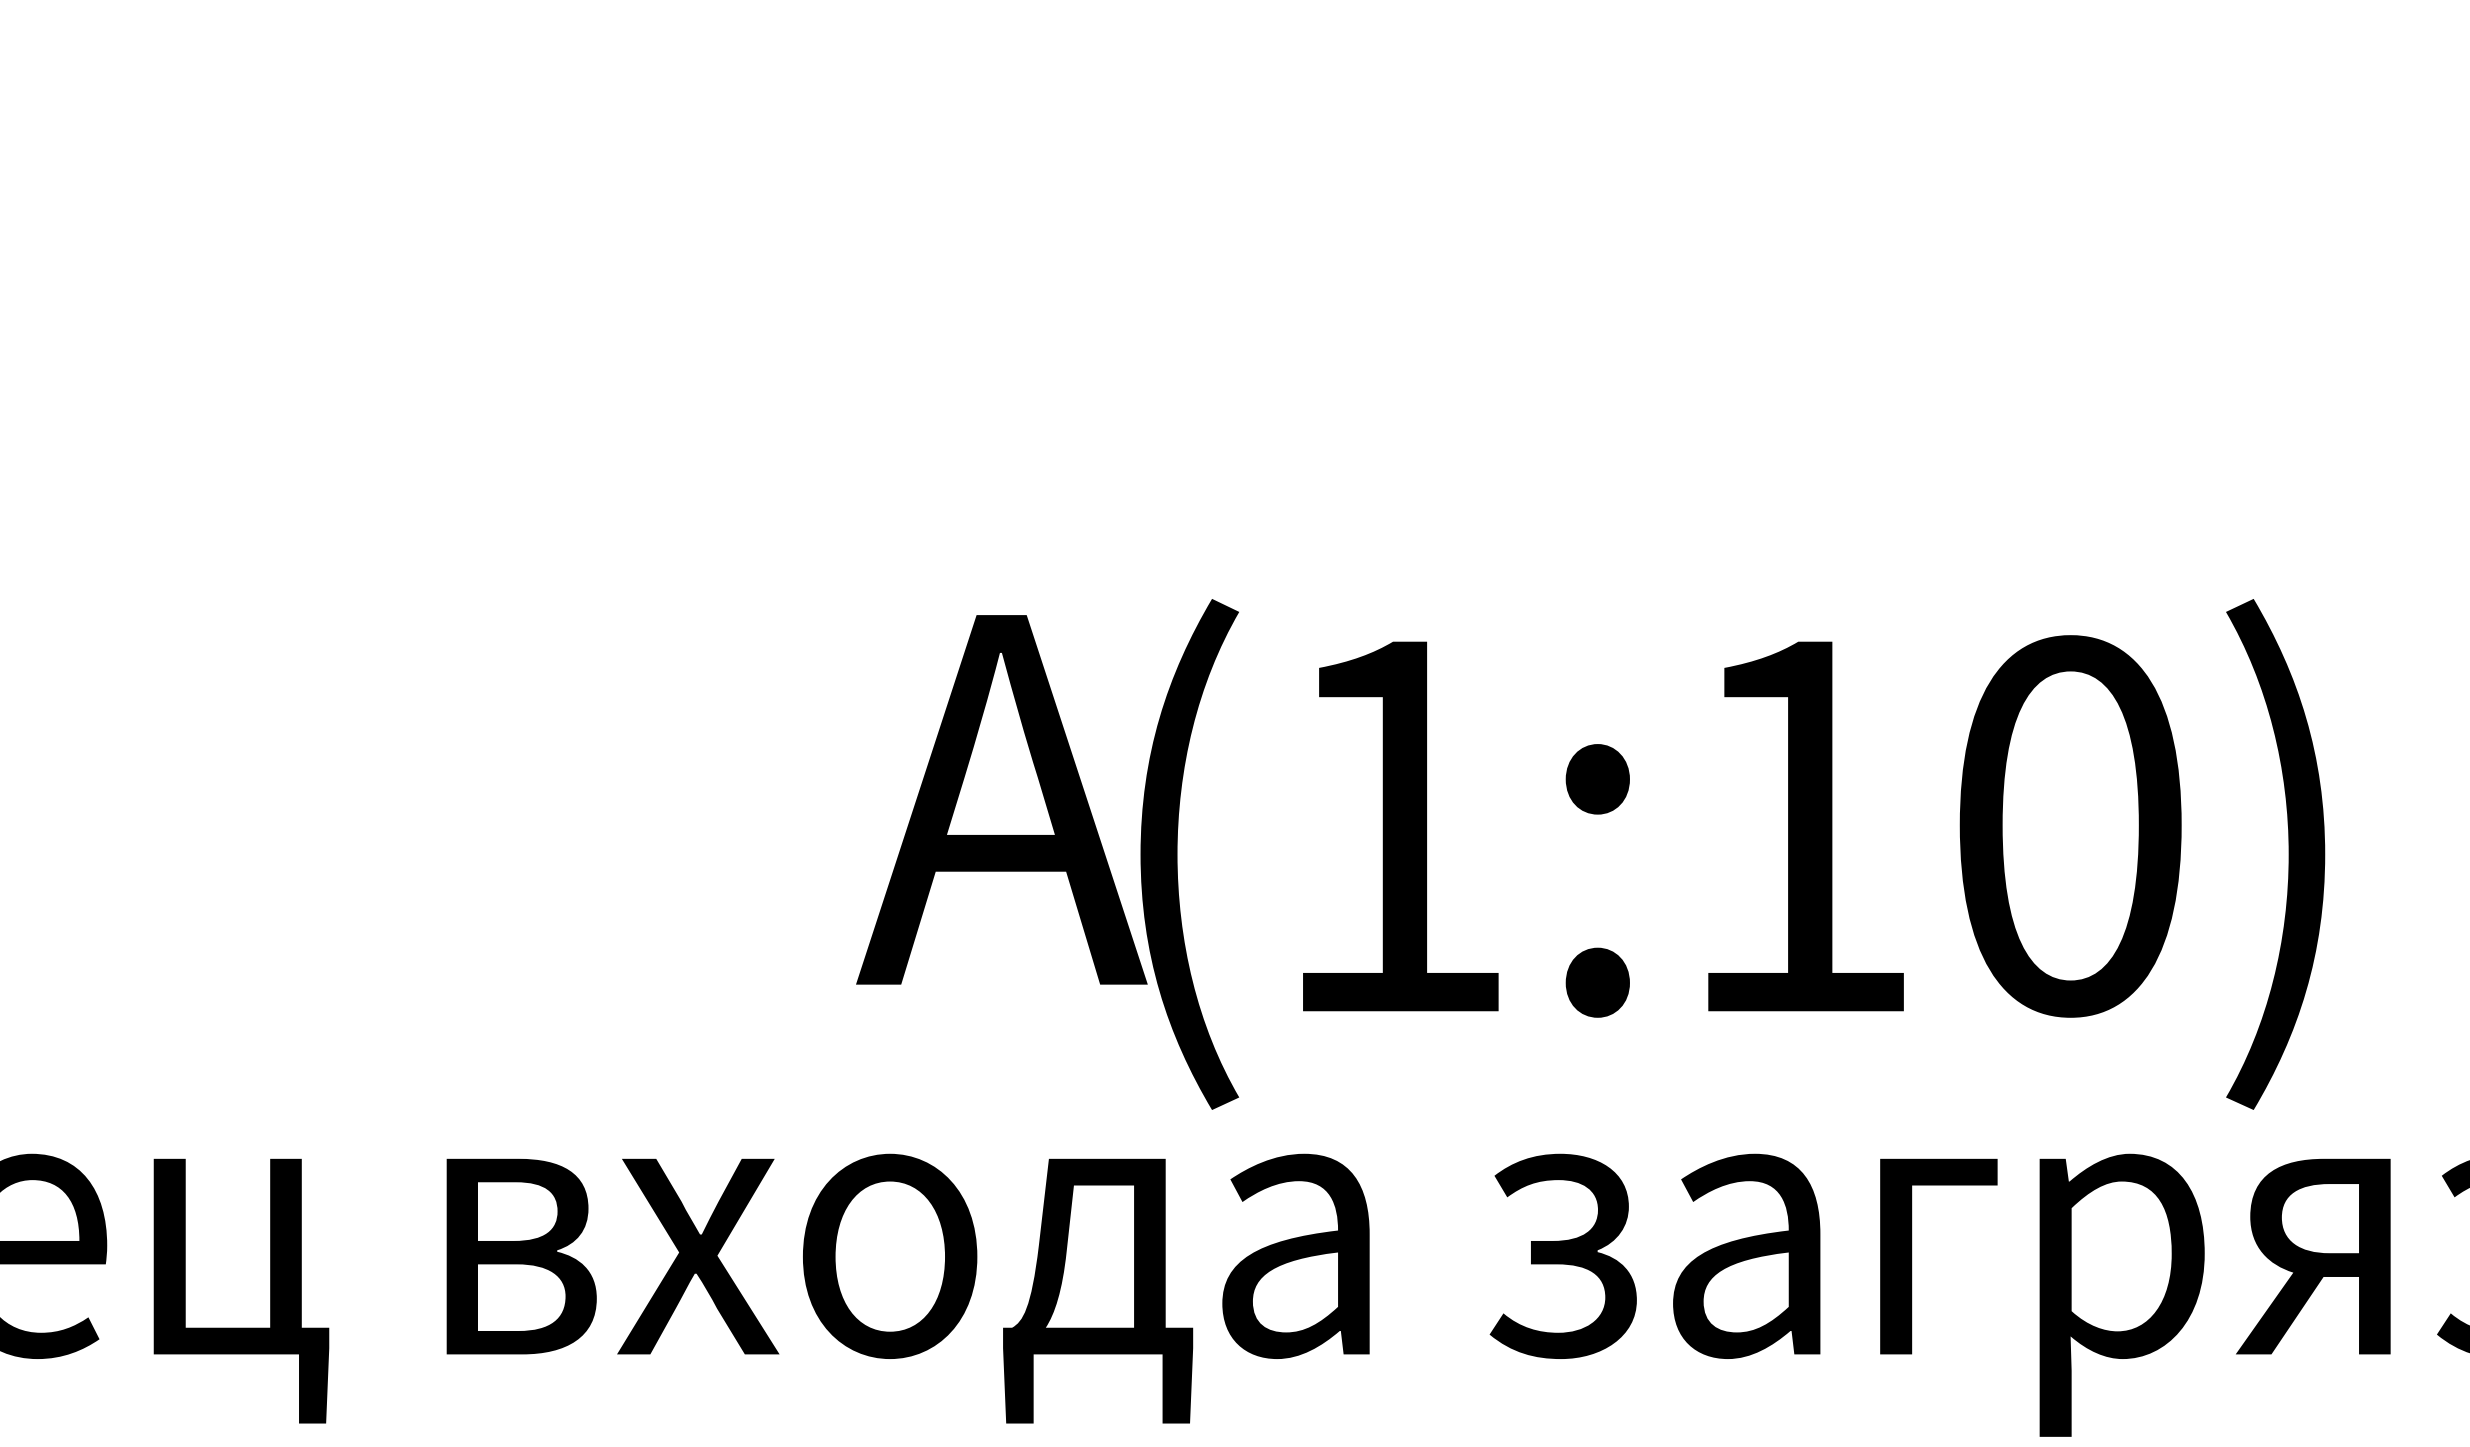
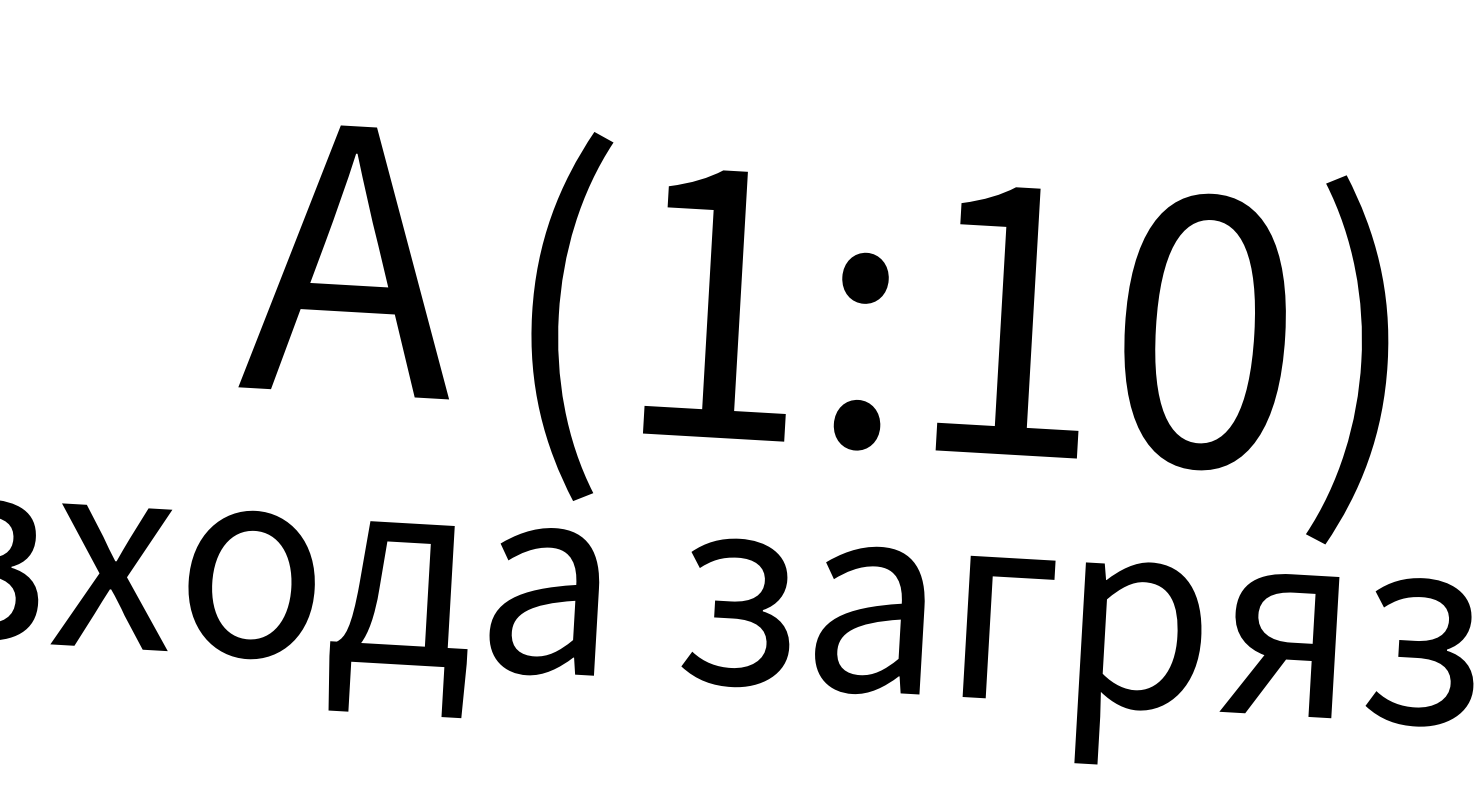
text: (1732, 854) -> (959, 338), moved

